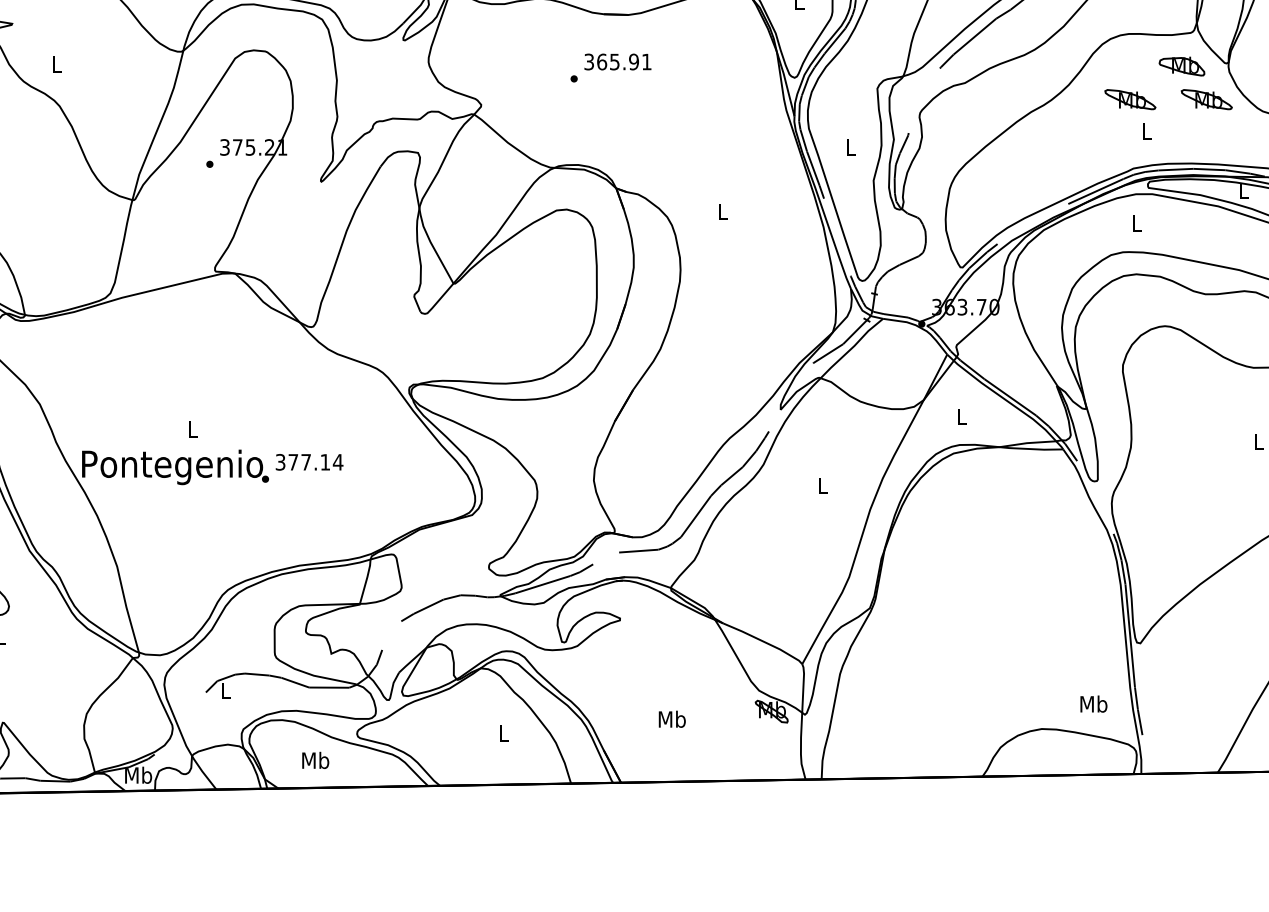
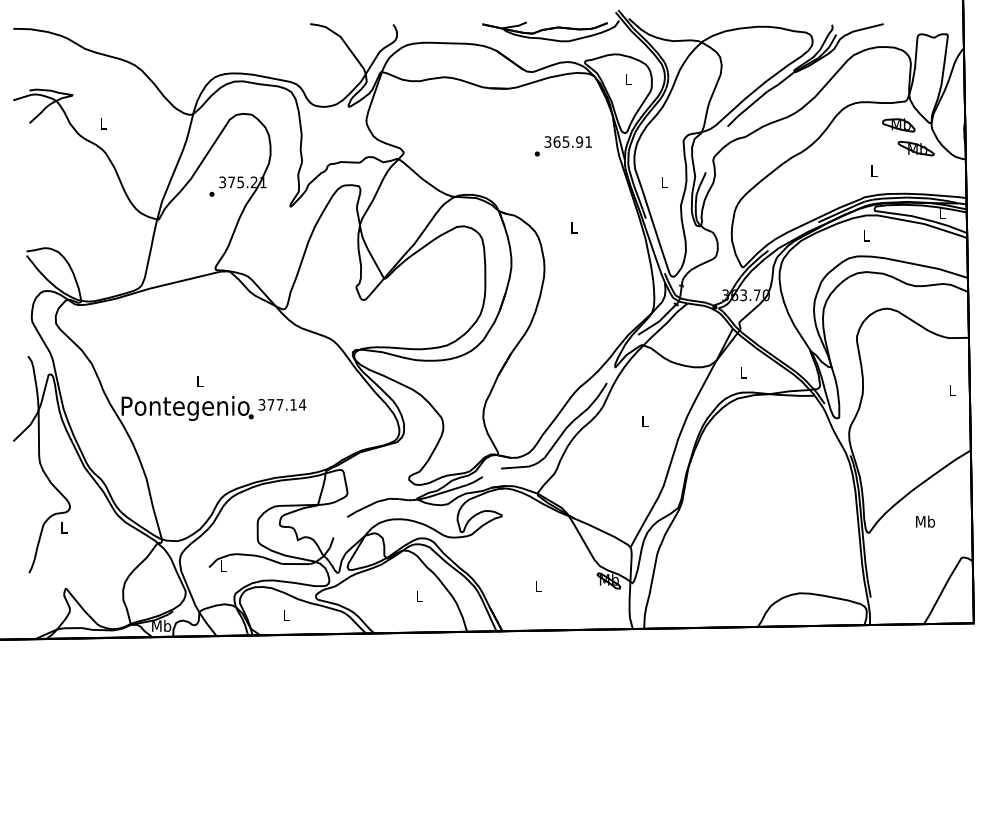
text: (609, 68) -> (562, 146), moved
part: (1129, 99) -> (861, 148), removed
text: (1093, 703) -> (925, 521), moved
text: (672, 719) -> (538, 586), Mb -> L
text: (315, 760) -> (286, 615), Mb -> L

